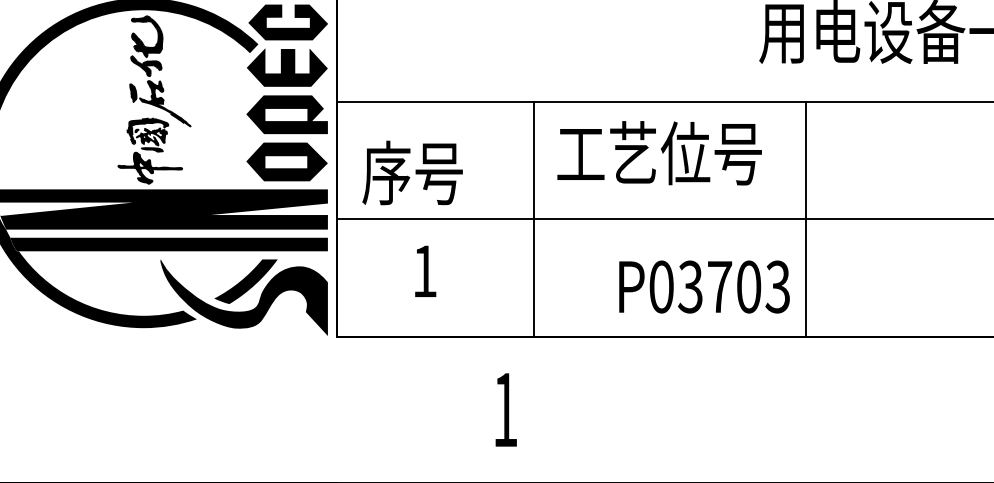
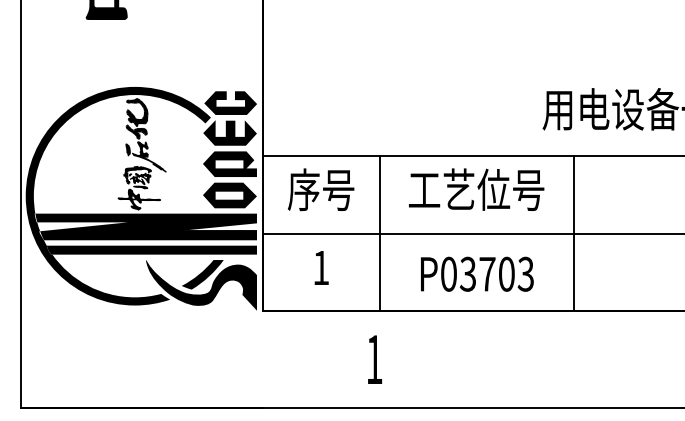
text: (413, 172) -> (321, 189), moved
line: (534, 219) -> (379, 233), moved
text: (704, 285) -> (477, 273), moved

